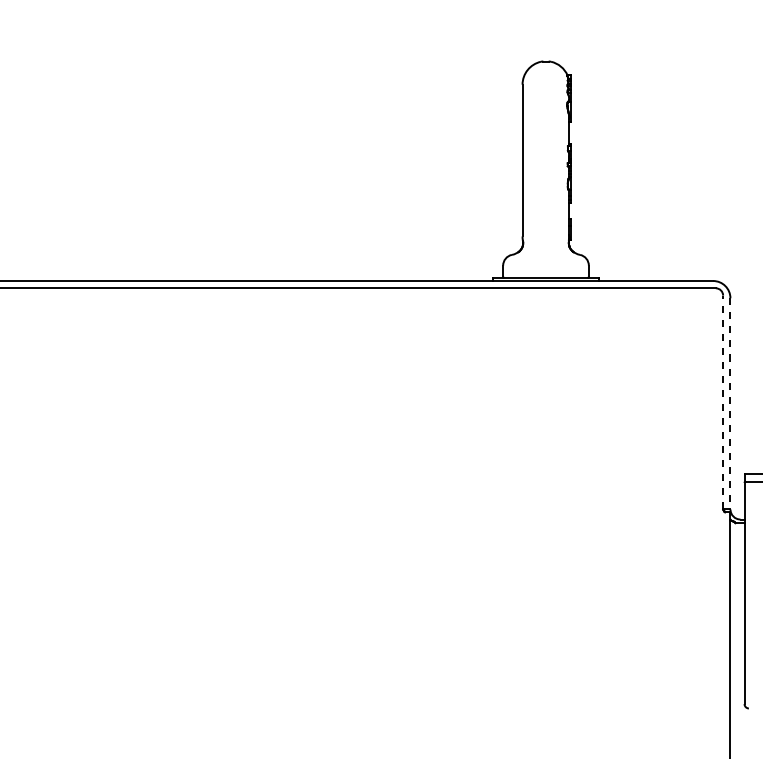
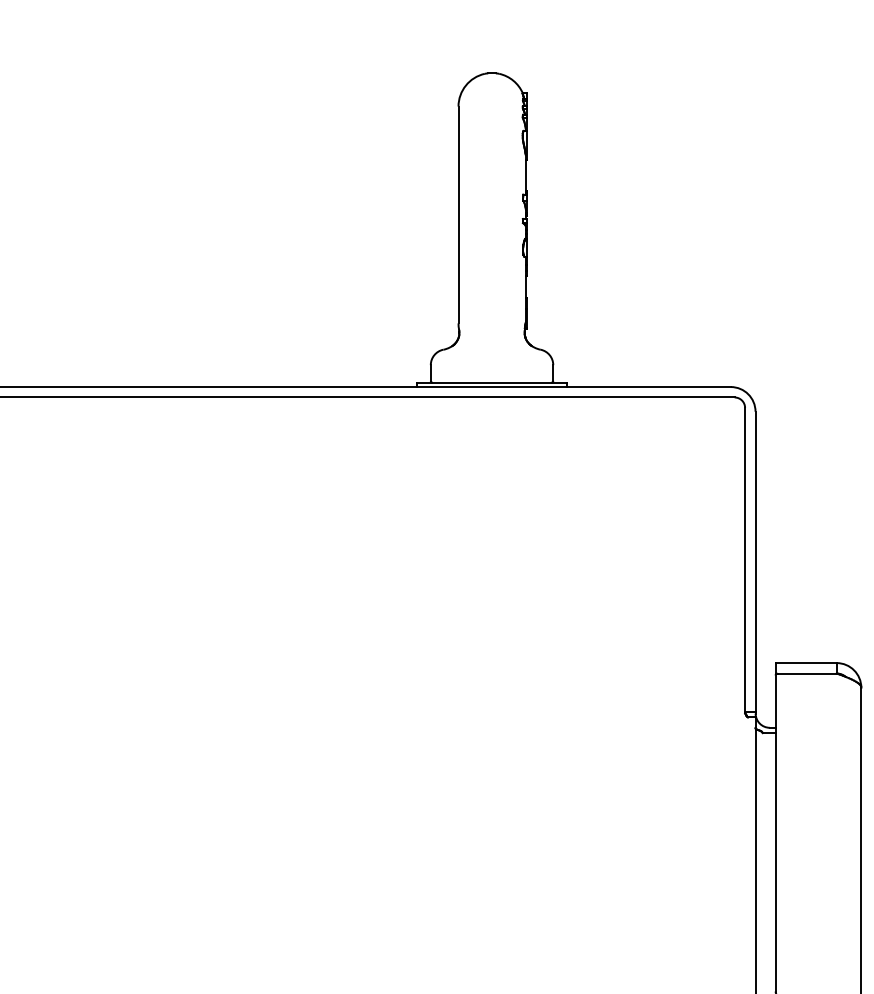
line: (723, 402) -> (745, 560), dashed -> solid
line: (730, 403) -> (755, 562), dashed -> solid

